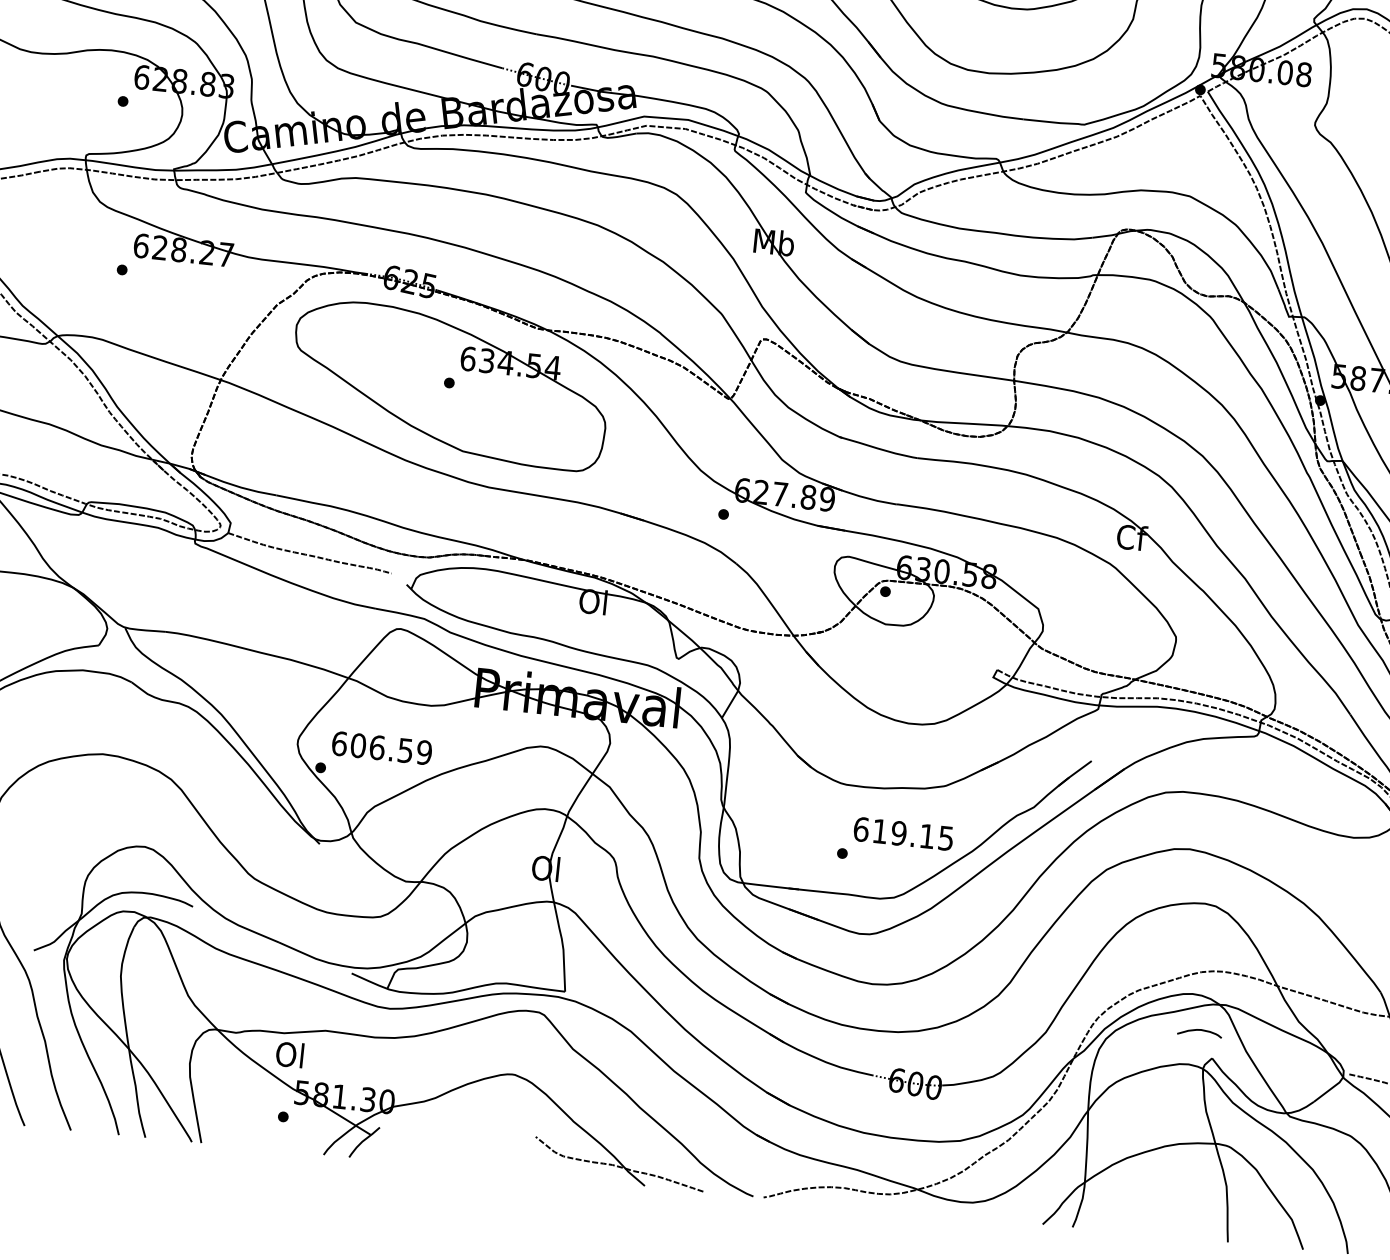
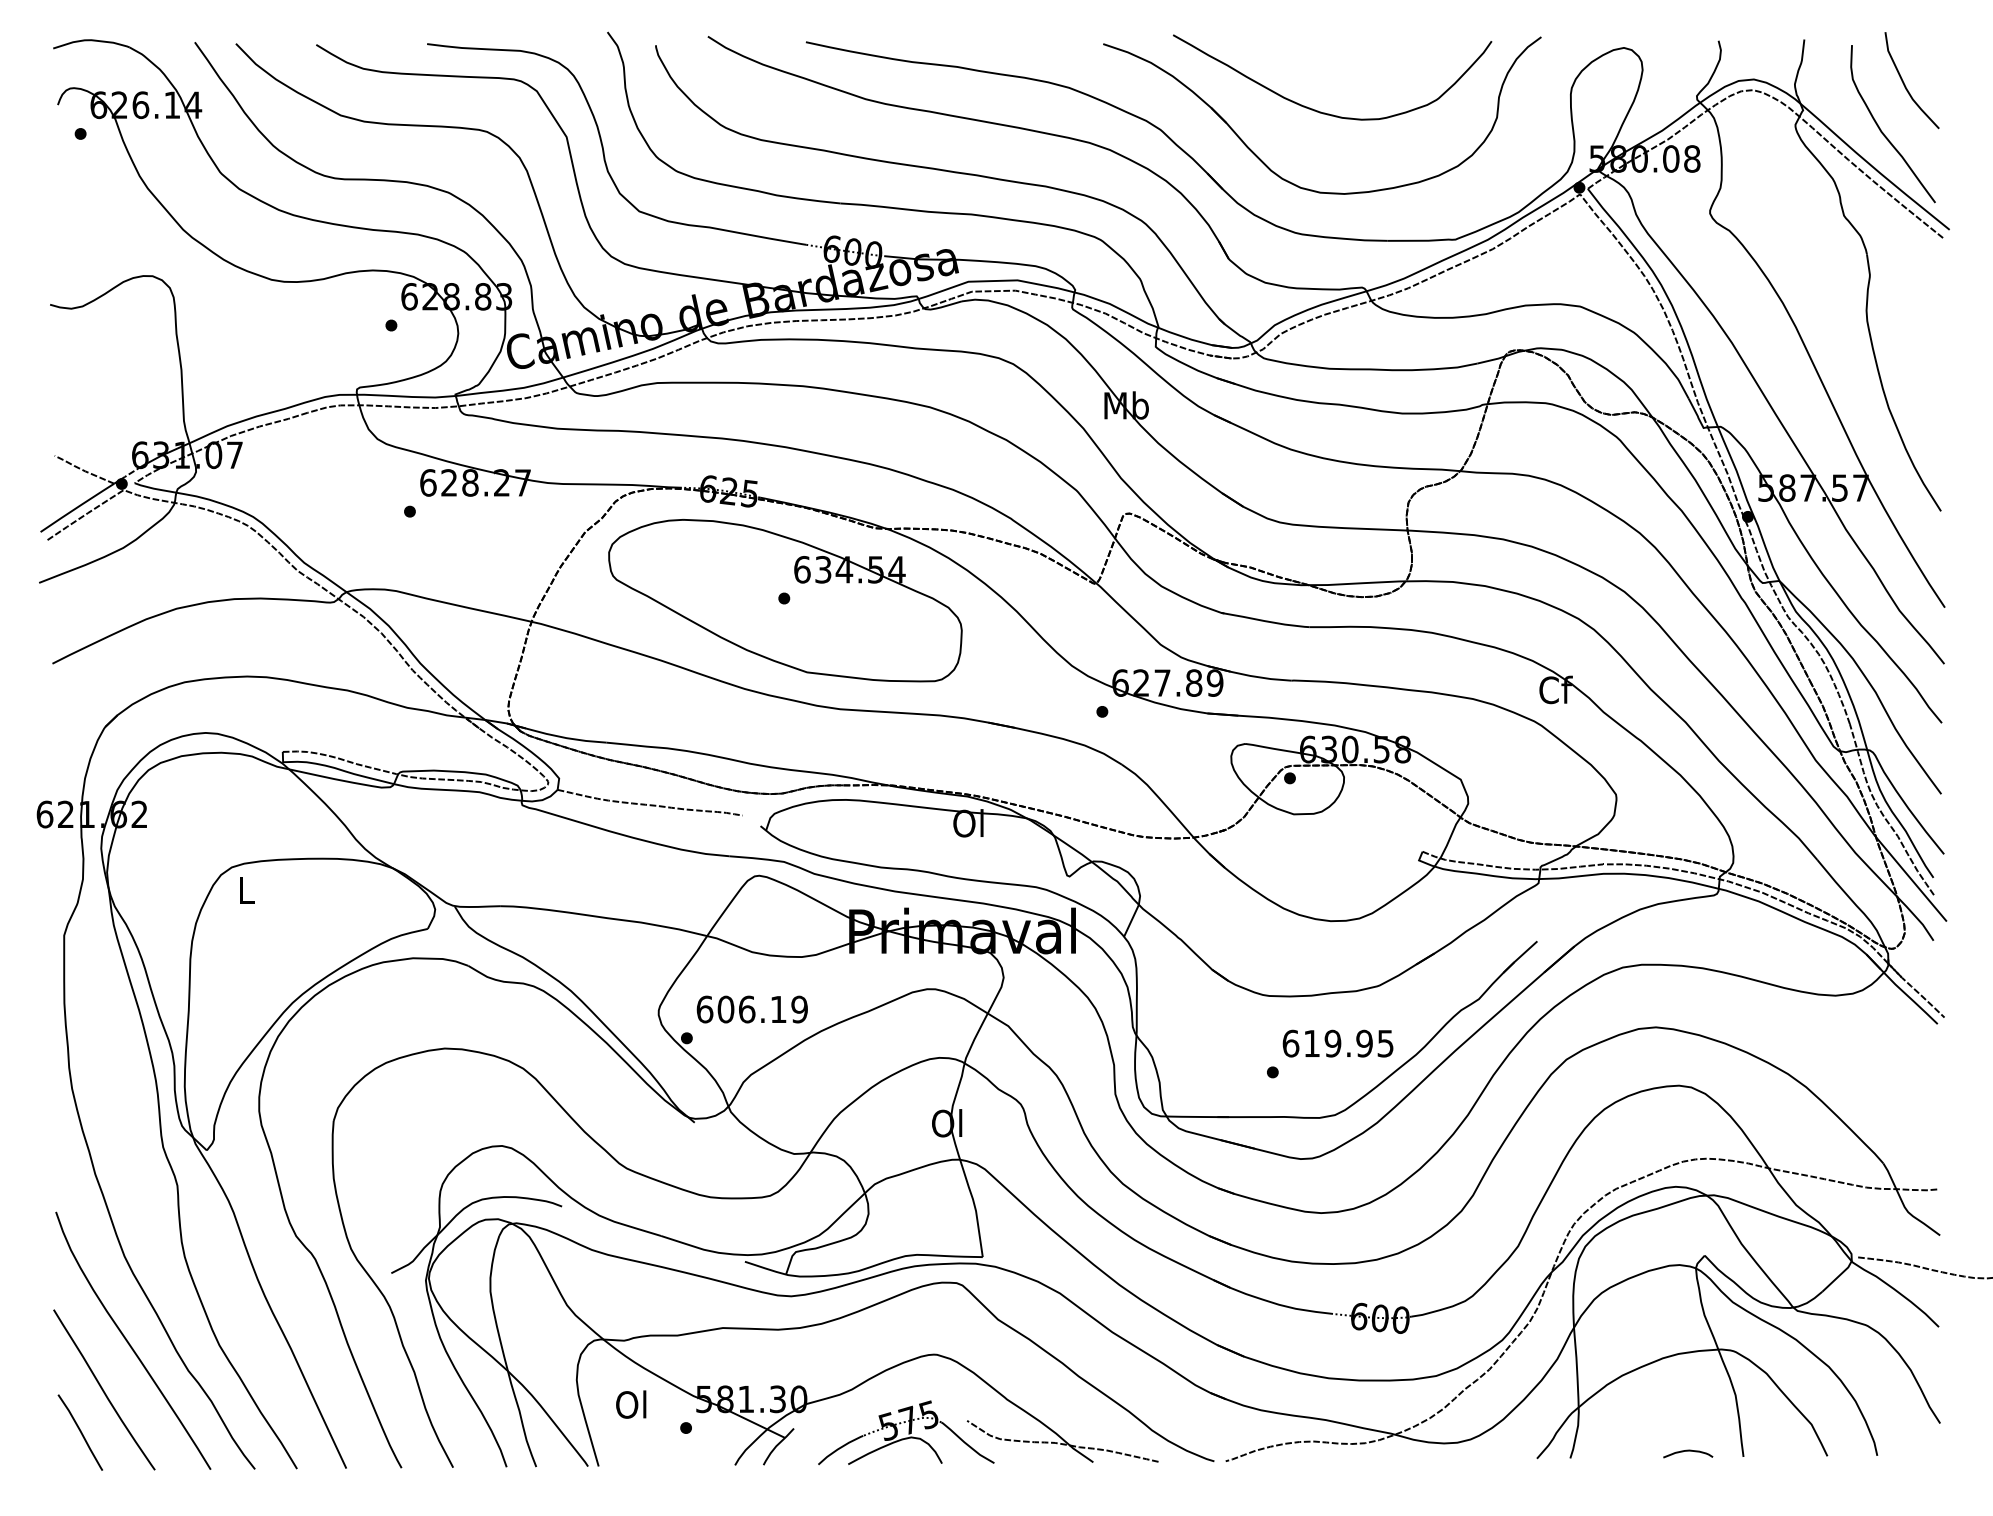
text: (405, 750) -> (778, 1009), 606.59 -> 606.19
text: (927, 836) -> (1364, 1043), 619.15 -> 619.95
curve: (1200, 1030) -> (1688, 1451), moved
text: (290, 1054) -> (631, 1404), moved
part: (480, 1141) -> (906, 1432), added

